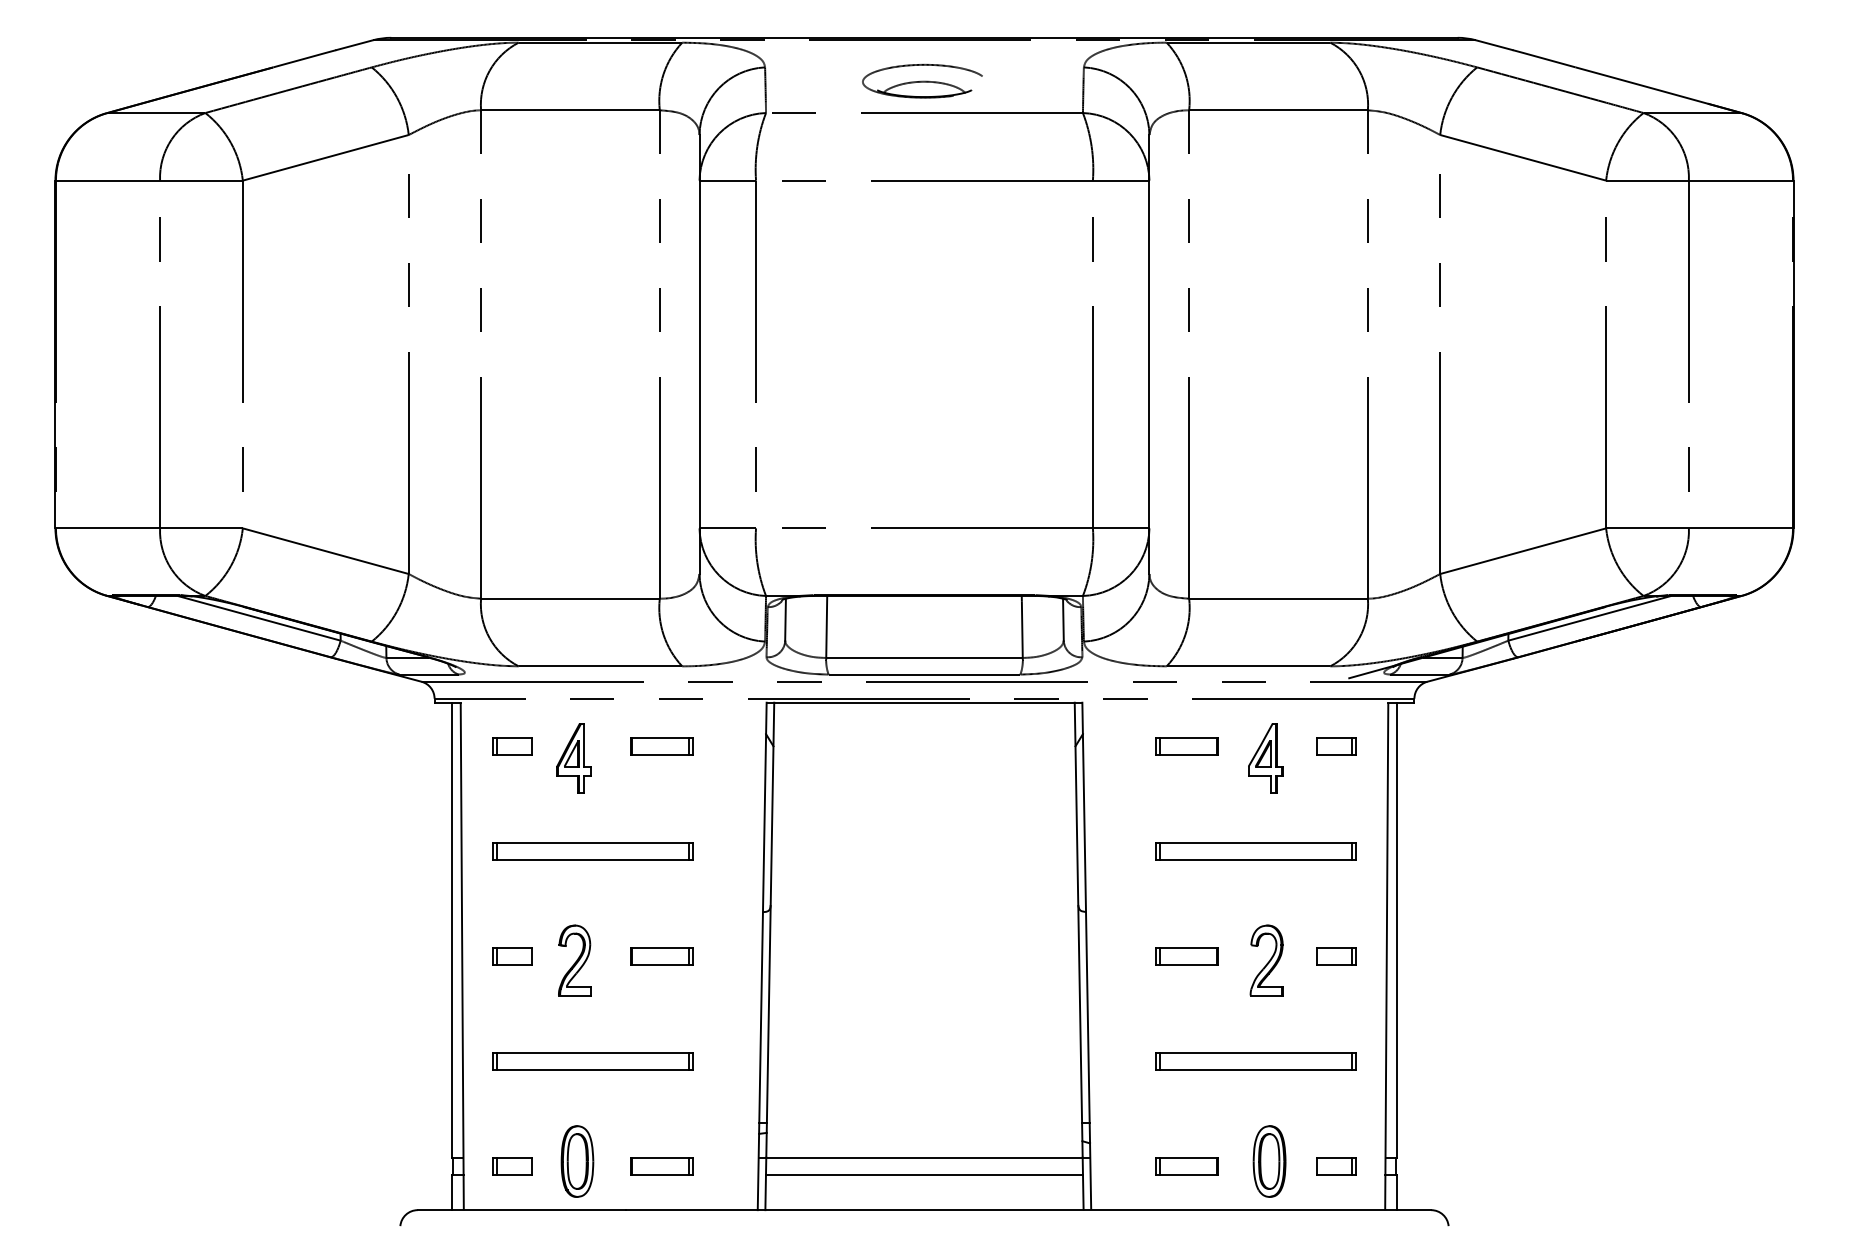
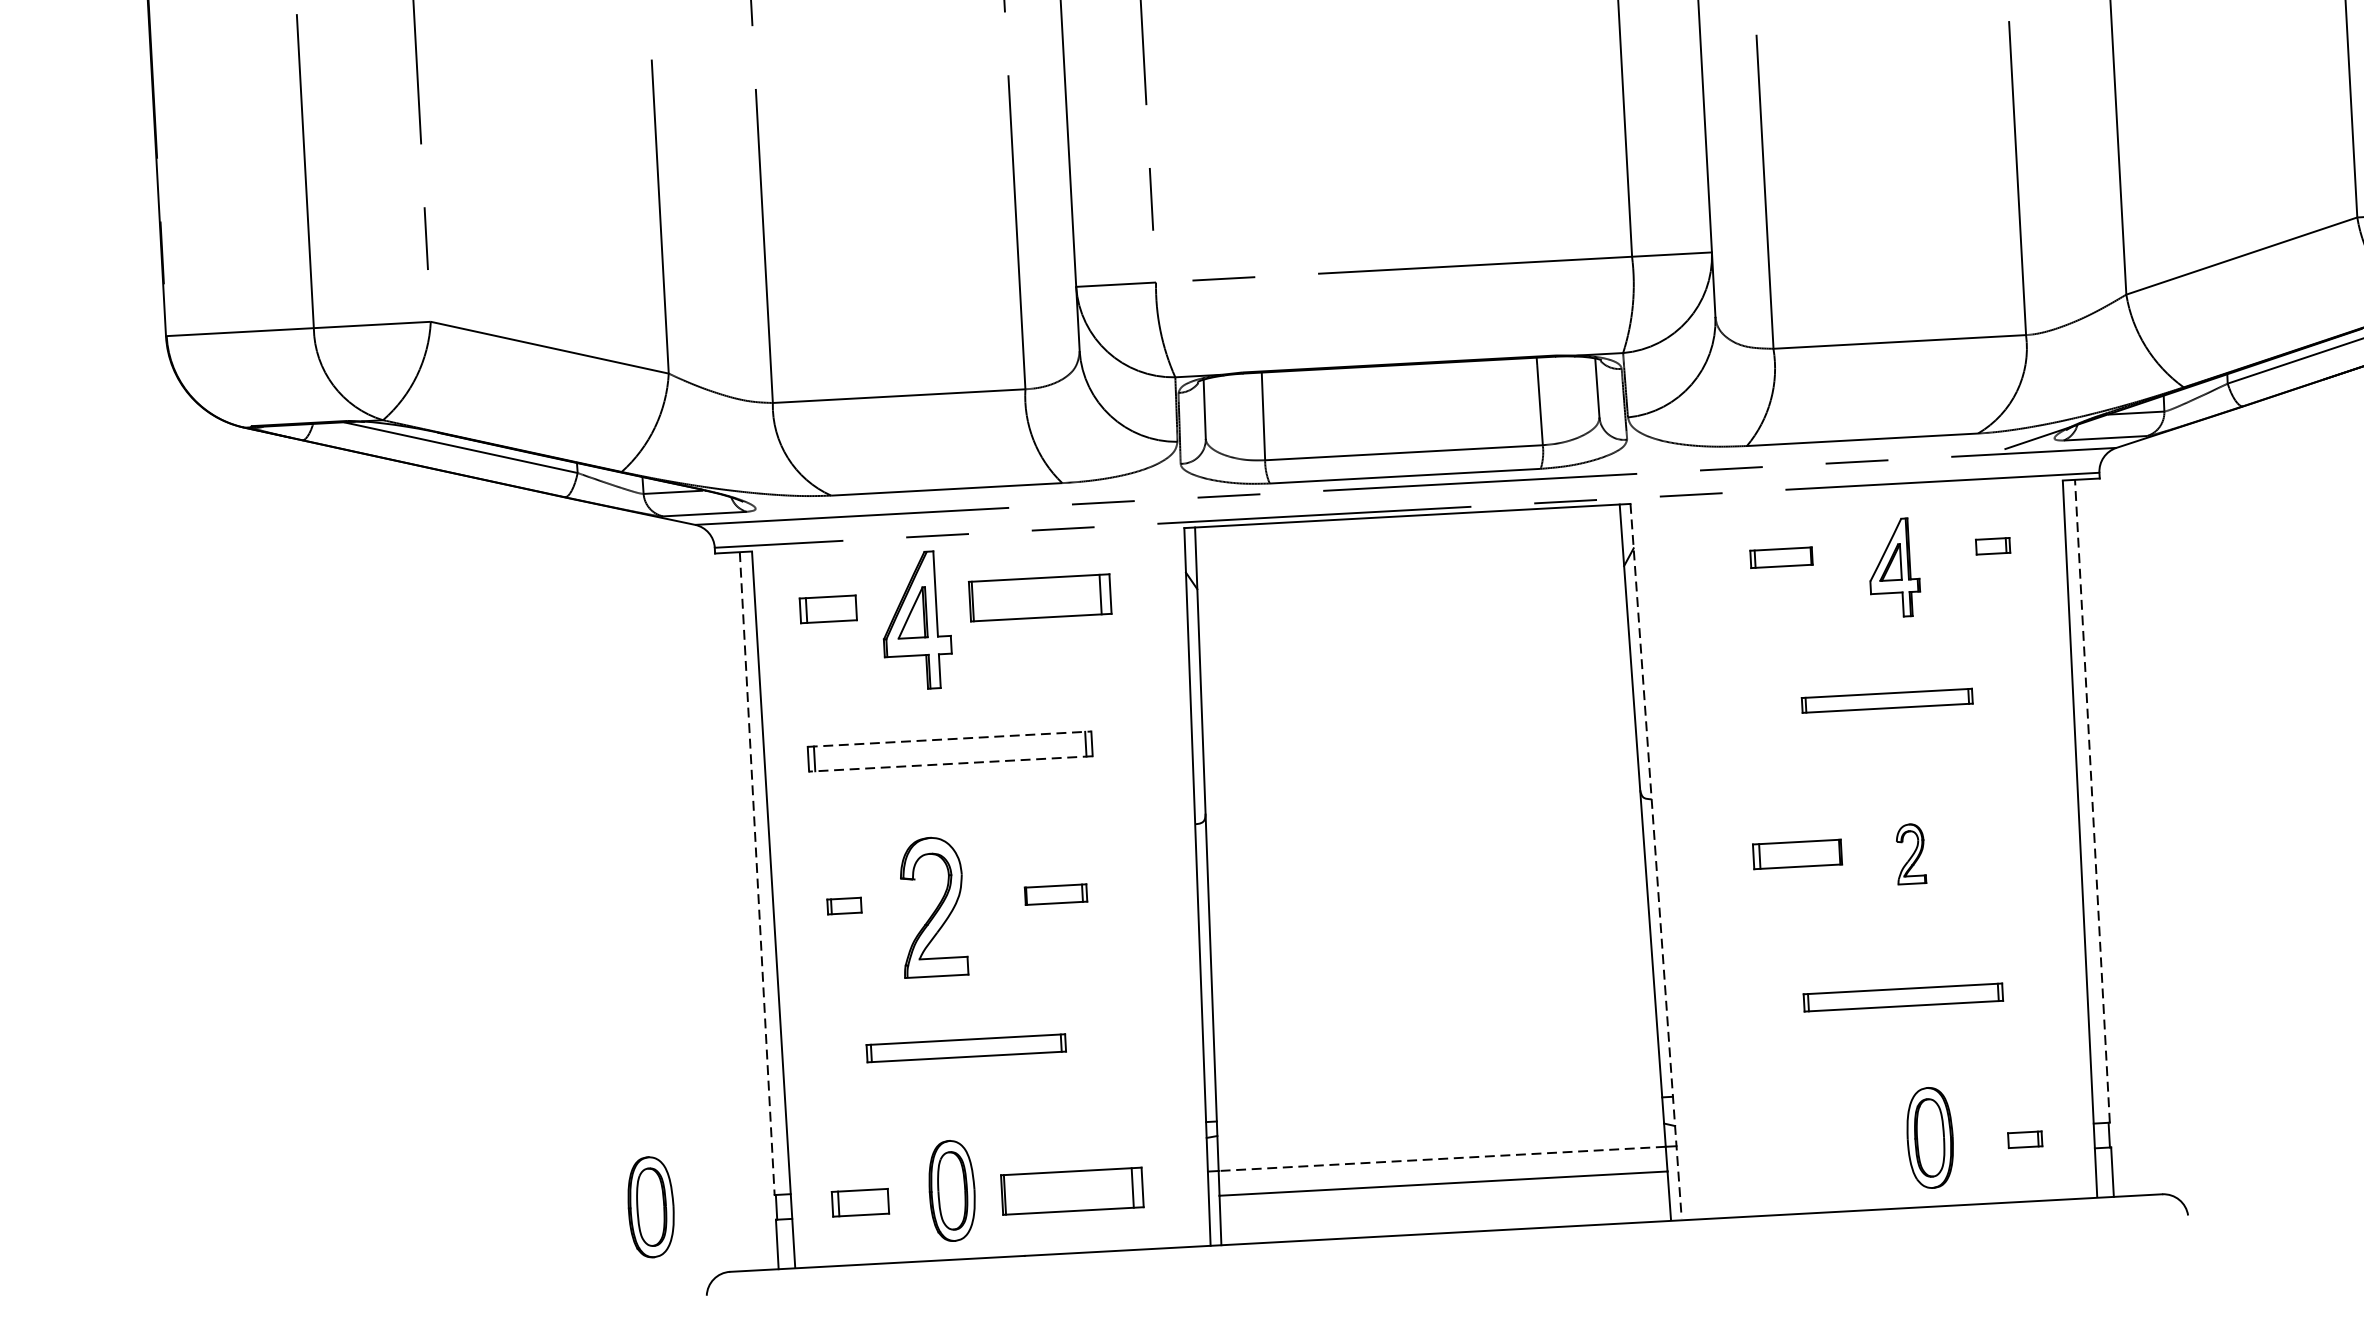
part: (661, 746) -> (1039, 598), size x1.6
part: (1186, 746) -> (1781, 557), size x0.7
part: (1336, 746) -> (1992, 546), size x0.6
part: (573, 758) -> (915, 621), size x1.4
line: (593, 842) -> (950, 738), solid -> dashed
part: (1255, 851) -> (1886, 700), size x0.6
line: (592, 860) -> (950, 764), solid -> dashed
line: (1396, 929) -> (2091, 800), solid -> dashed
line: (452, 930) -> (757, 874), solid -> dashed
part: (512, 956) -> (844, 906), size x0.6
part: (661, 956) -> (1055, 894), size x0.7
line: (1086, 956) -> (1655, 862), solid -> dashed
part: (1336, 956) -> (2009, 843), removed
part: (574, 960) -> (932, 907), size x1.4
part: (1266, 960) -> (1910, 854), size x0.6
part: (592, 1061) -> (965, 1048), size x0.7
part: (1255, 1061) -> (1902, 997), size x0.7
line: (923, 1157) -> (1440, 1158), solid -> dashed
part: (364, 1161) -> (651, 1207), added
part: (661, 1166) -> (1071, 1191), size x1.6
part: (1186, 1166) -> (1813, 1151), removed
part: (1336, 1166) -> (2025, 1139), size x0.6

